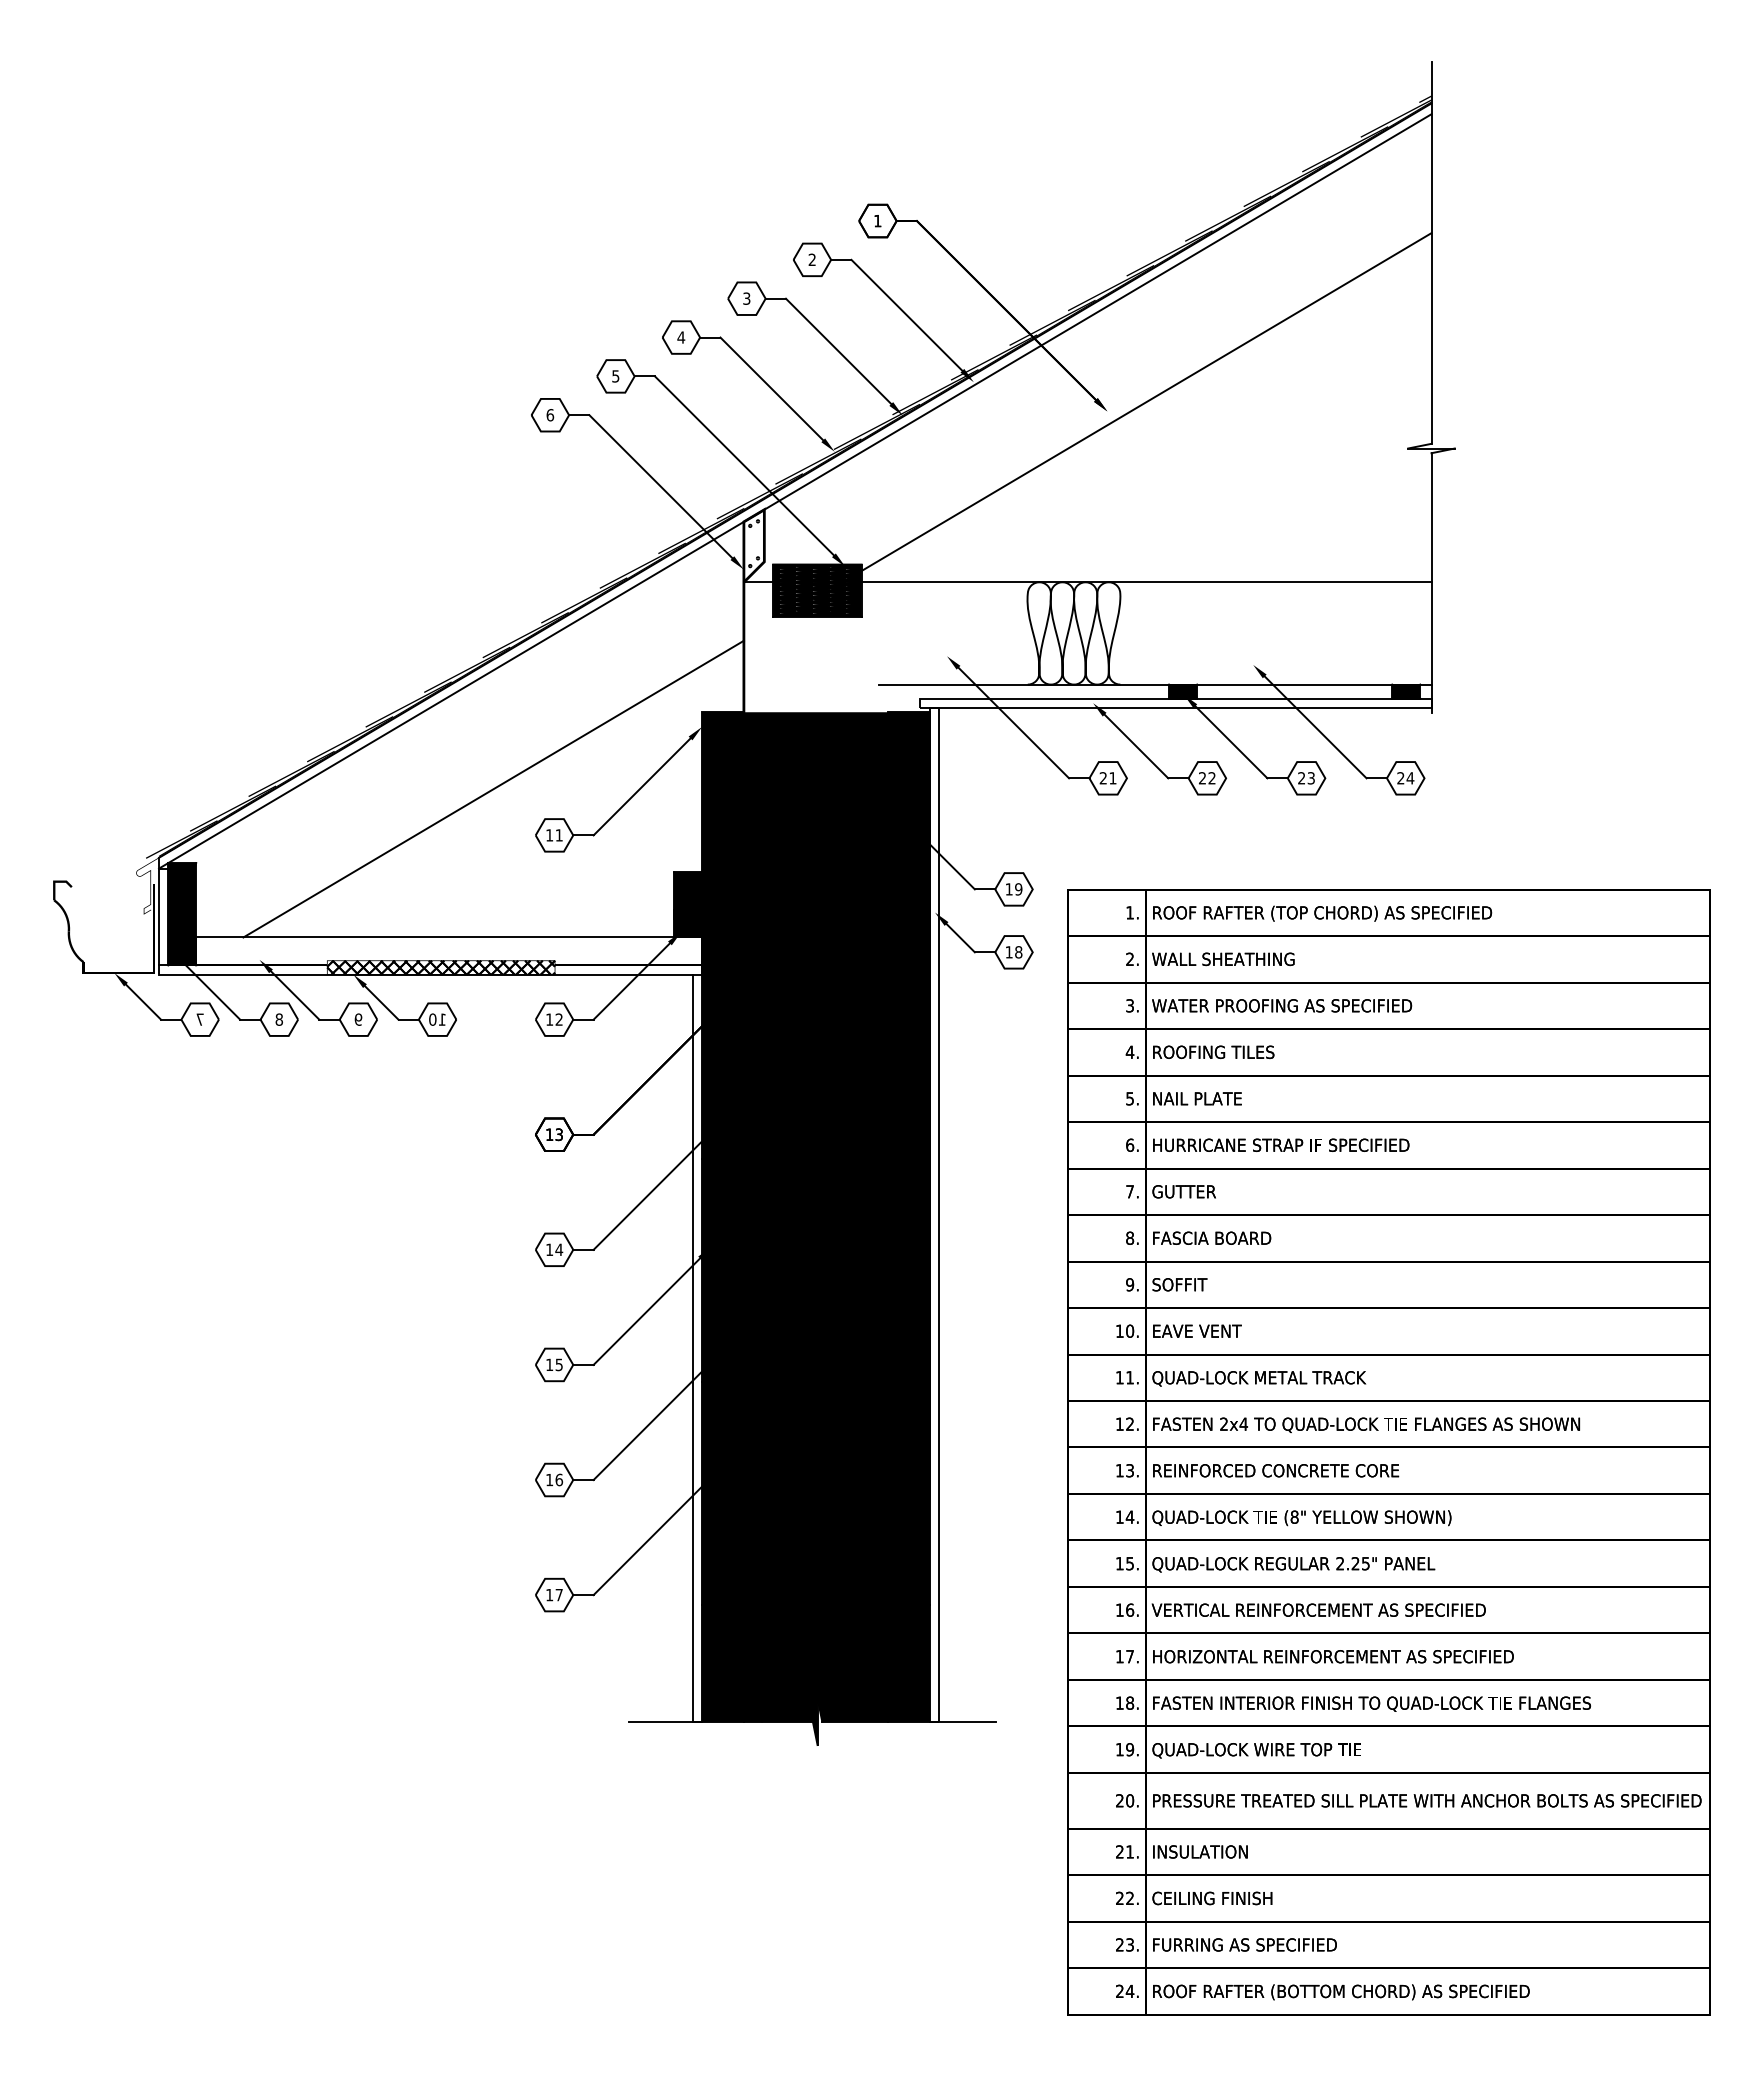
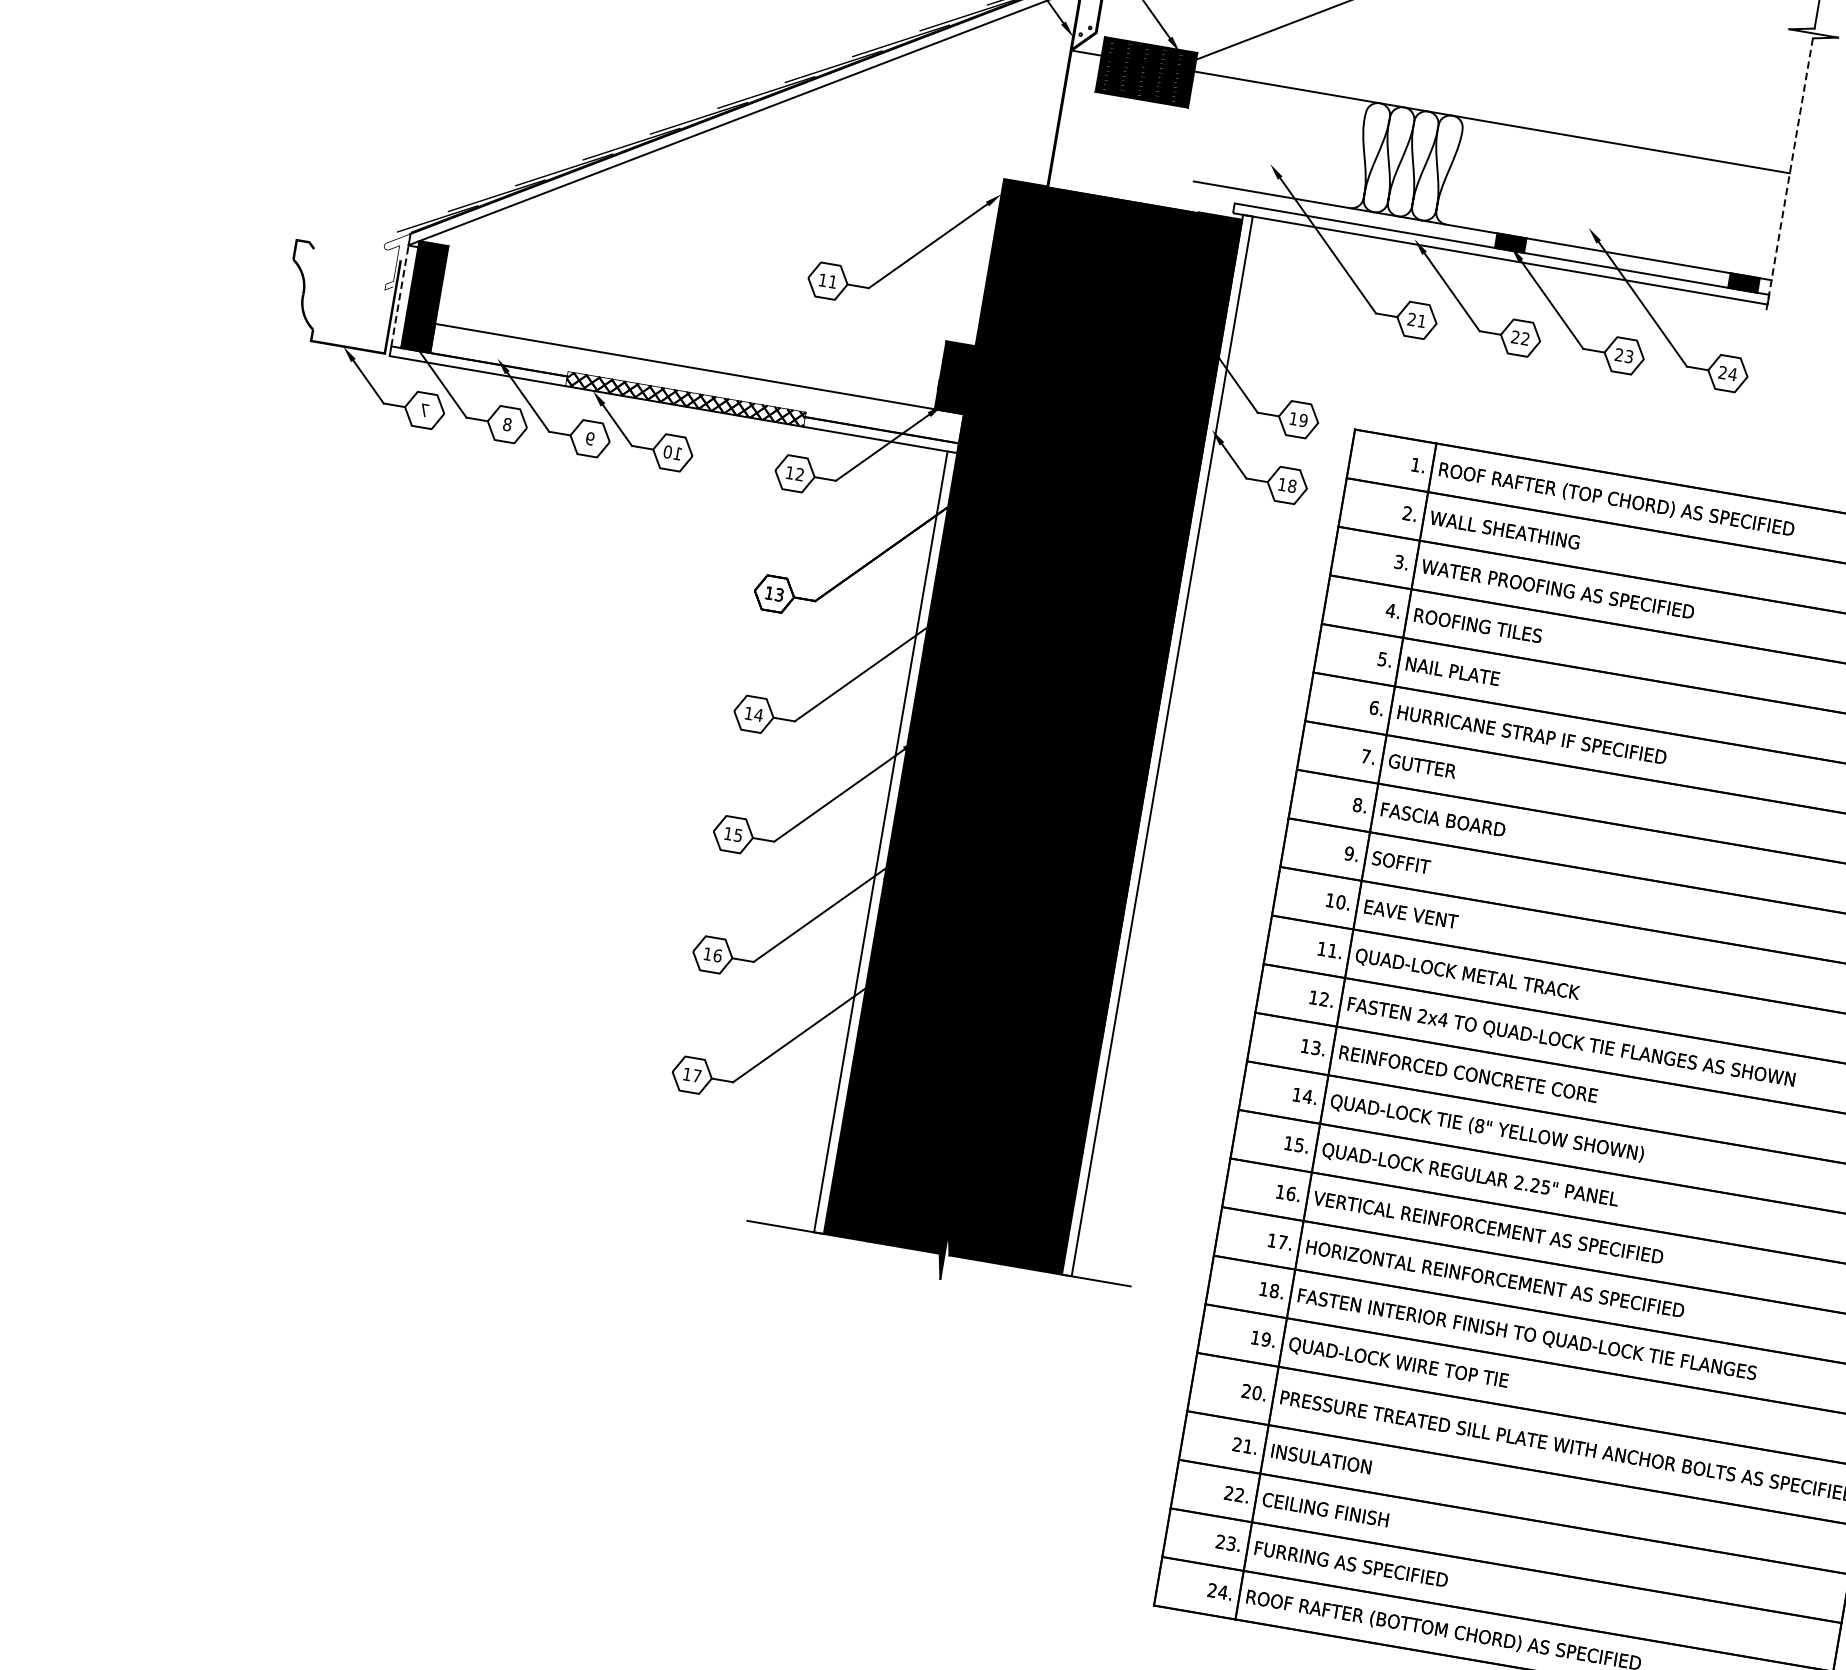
line: (1431, 583) -> (1789, 174), solid -> dashed
line: (493, 788) -> (772, 221), removed
line: (159, 916) -> (400, 295), solid -> dashed

